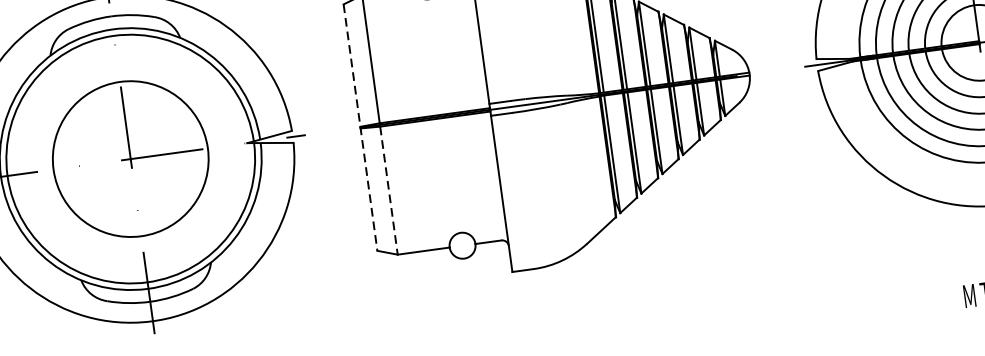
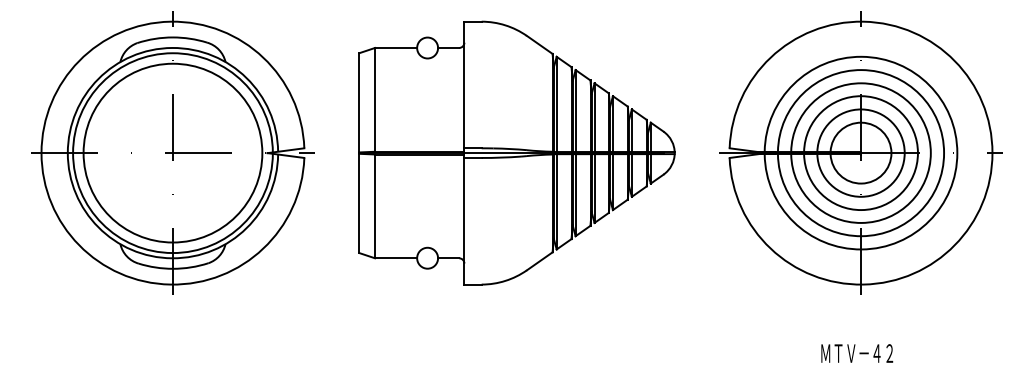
line: (360, 128) -> (359, 153), dashed -> solid
circle: (130, 158) -> (172, 152), size x1.43
line: (389, 190) -> (375, 206), dashed -> solid

